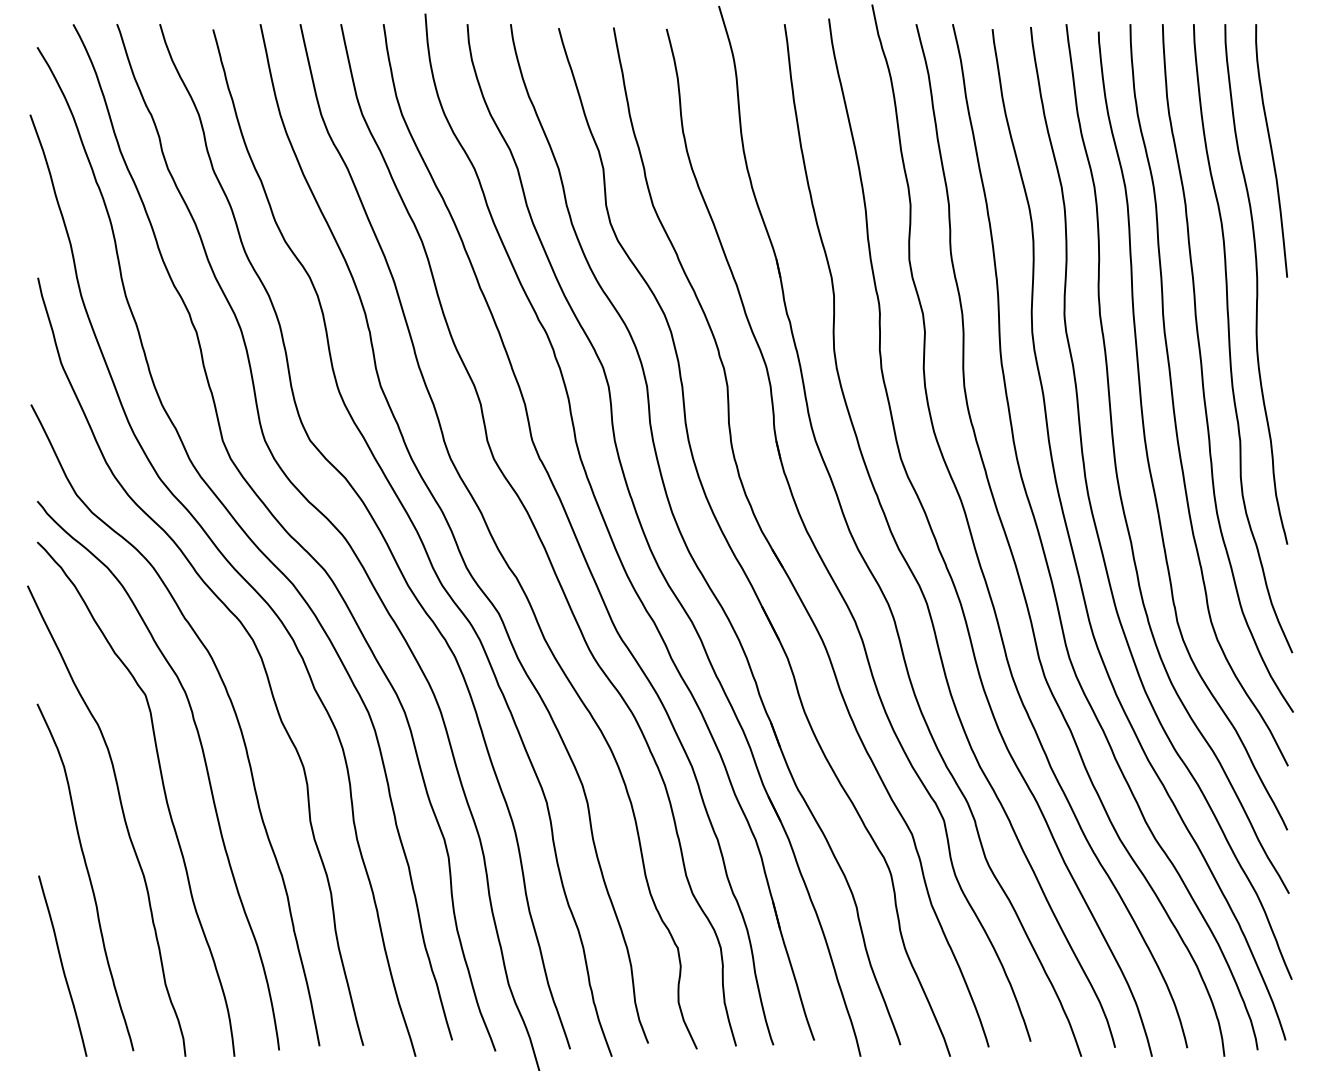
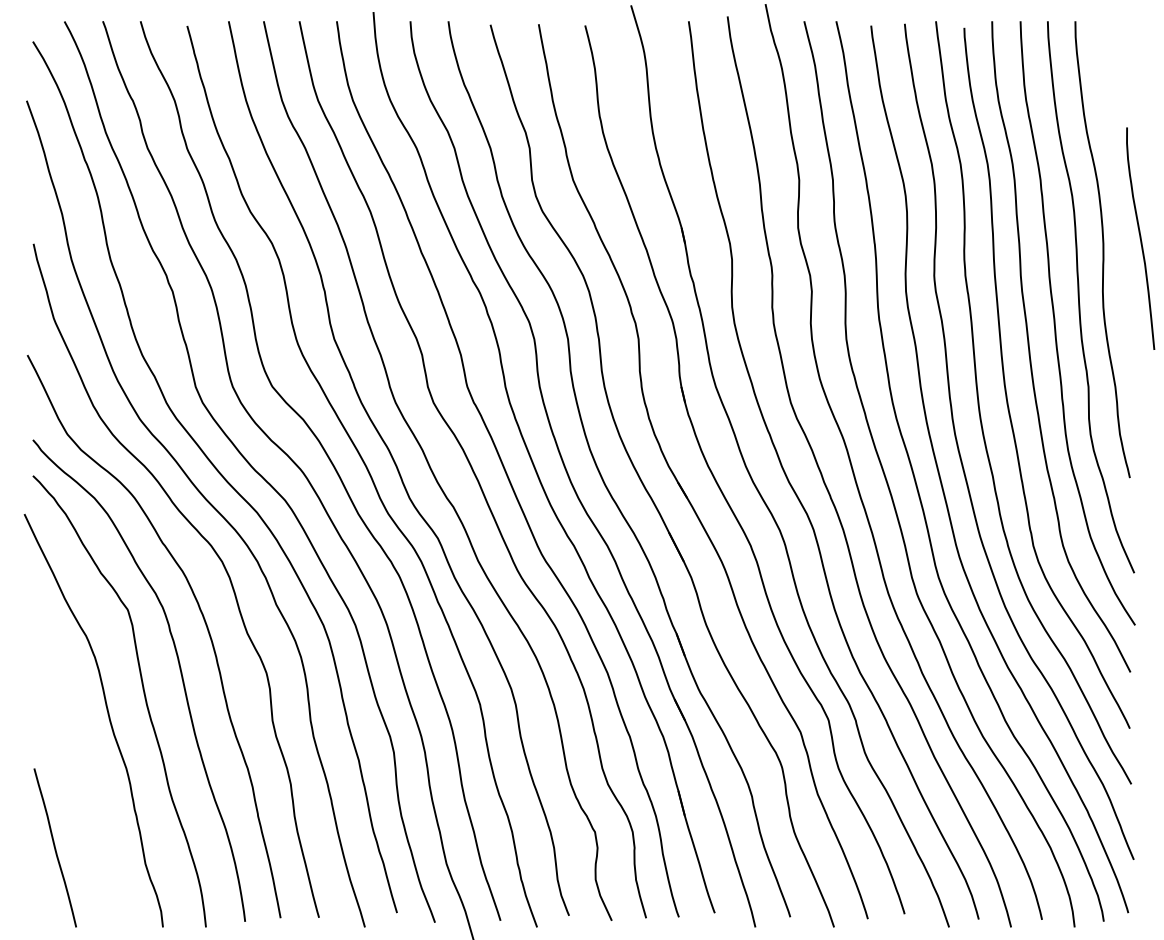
curve: (1271, 150) -> (1140, 238), moved
curve: (88, 877) -> (77, 770), removed

